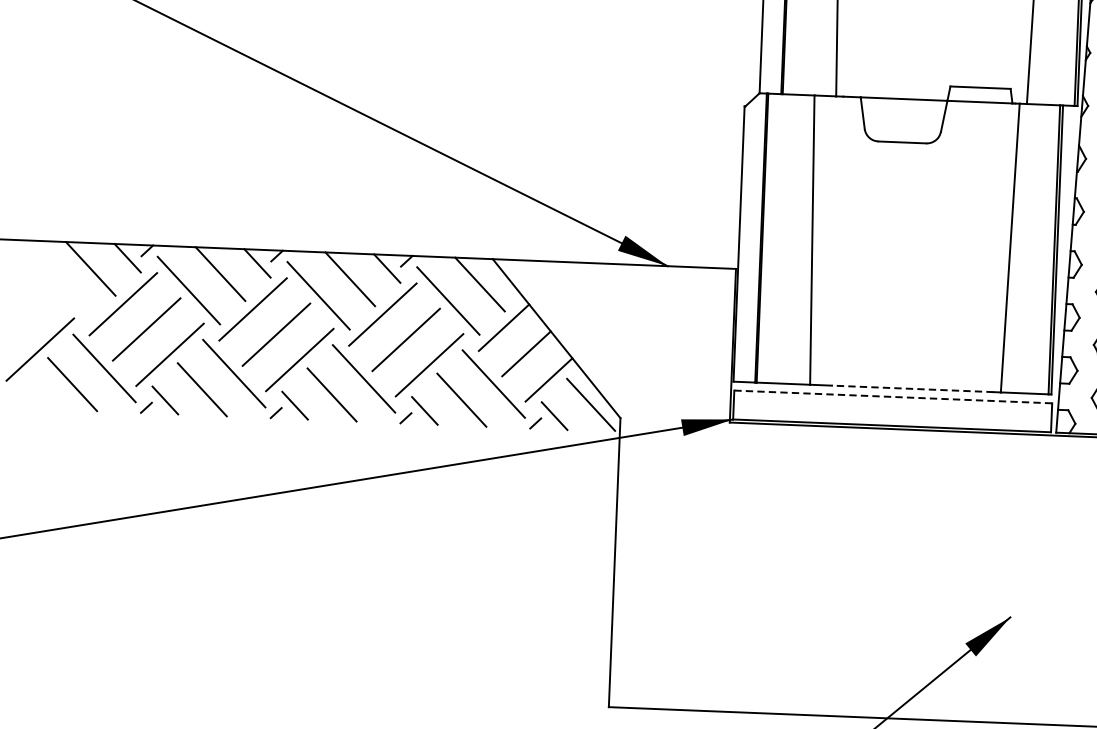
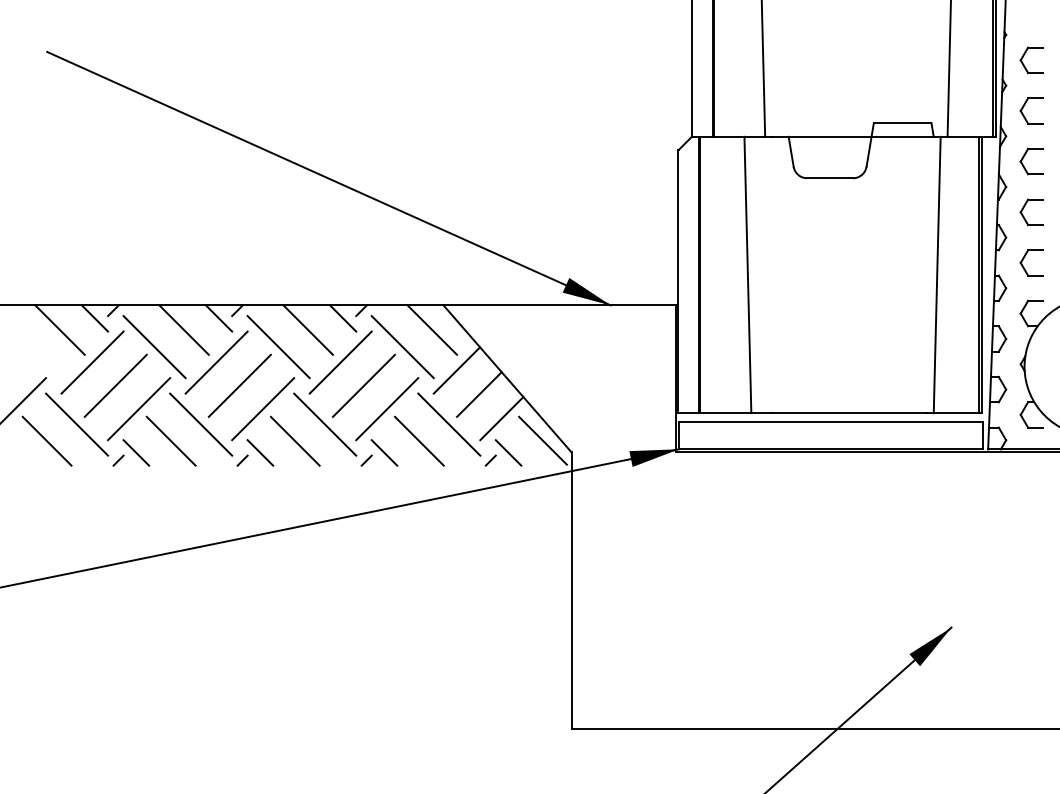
line: (911, 389) -> (848, 413), dashed -> solid
line: (893, 396) -> (831, 421), dashed -> solid

